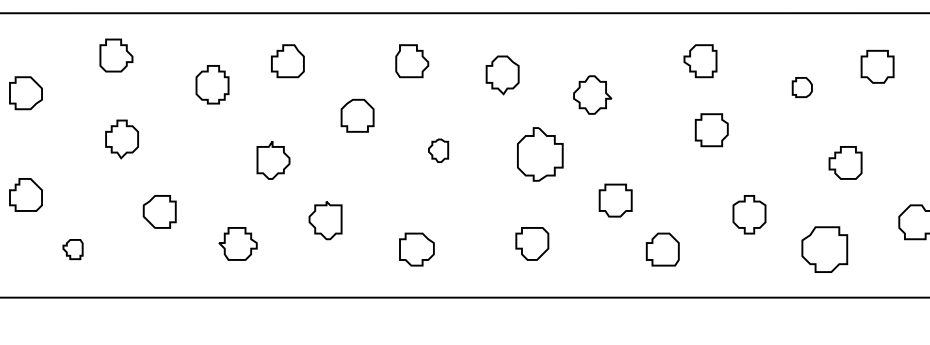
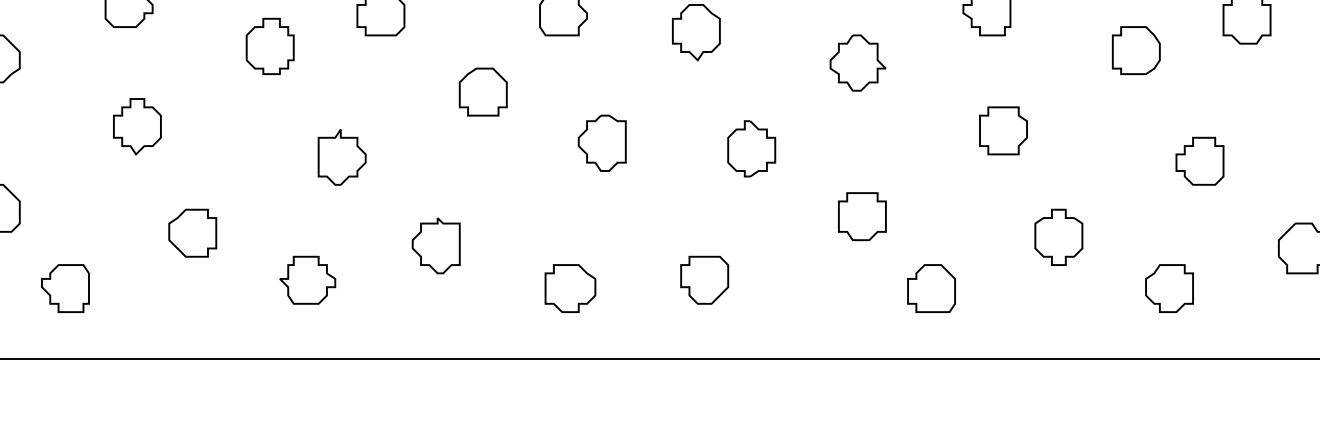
part: (802, 87) -> (1136, 50), size x1.67
part: (592, 94) -> (857, 62), moved
part: (711, 130) -> (1003, 131), moved
part: (438, 150) -> (602, 143), size x1.67
part: (540, 154) -> (751, 148), size x0.71
part: (273, 160) -> (342, 157), moved
part: (532, 243) -> (704, 279), moved
part: (72, 249) -> (64, 288), size x1.67
part: (824, 249) -> (1169, 288), size x0.71

